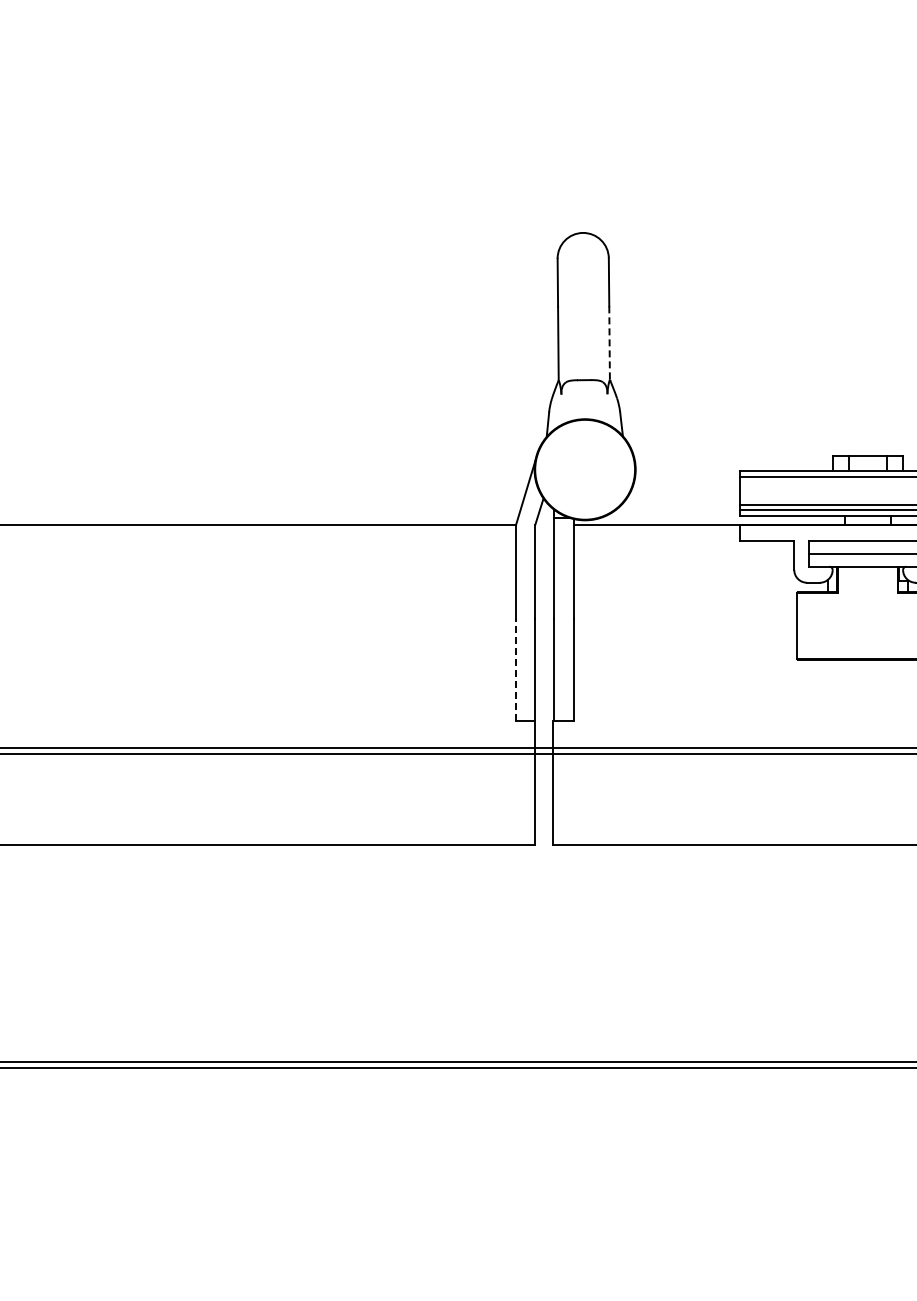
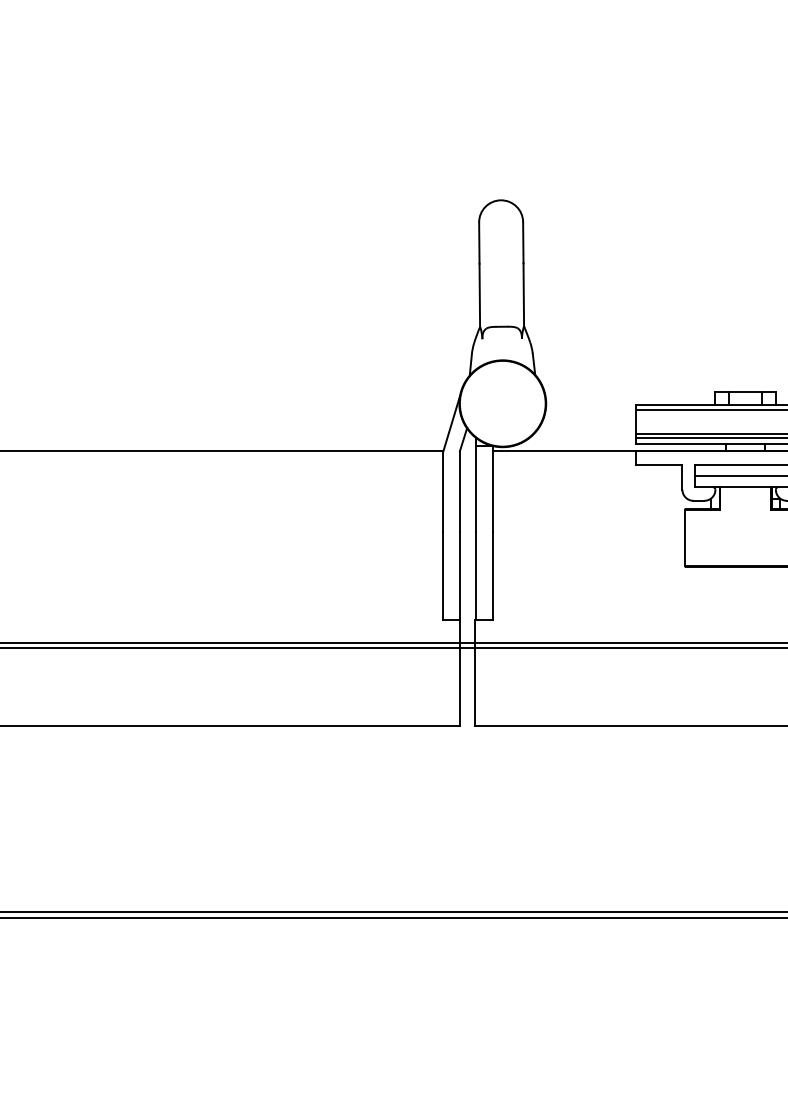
line: (609, 343) -> (523, 295), dashed -> solid
line: (516, 669) -> (443, 575), dashed -> solid

